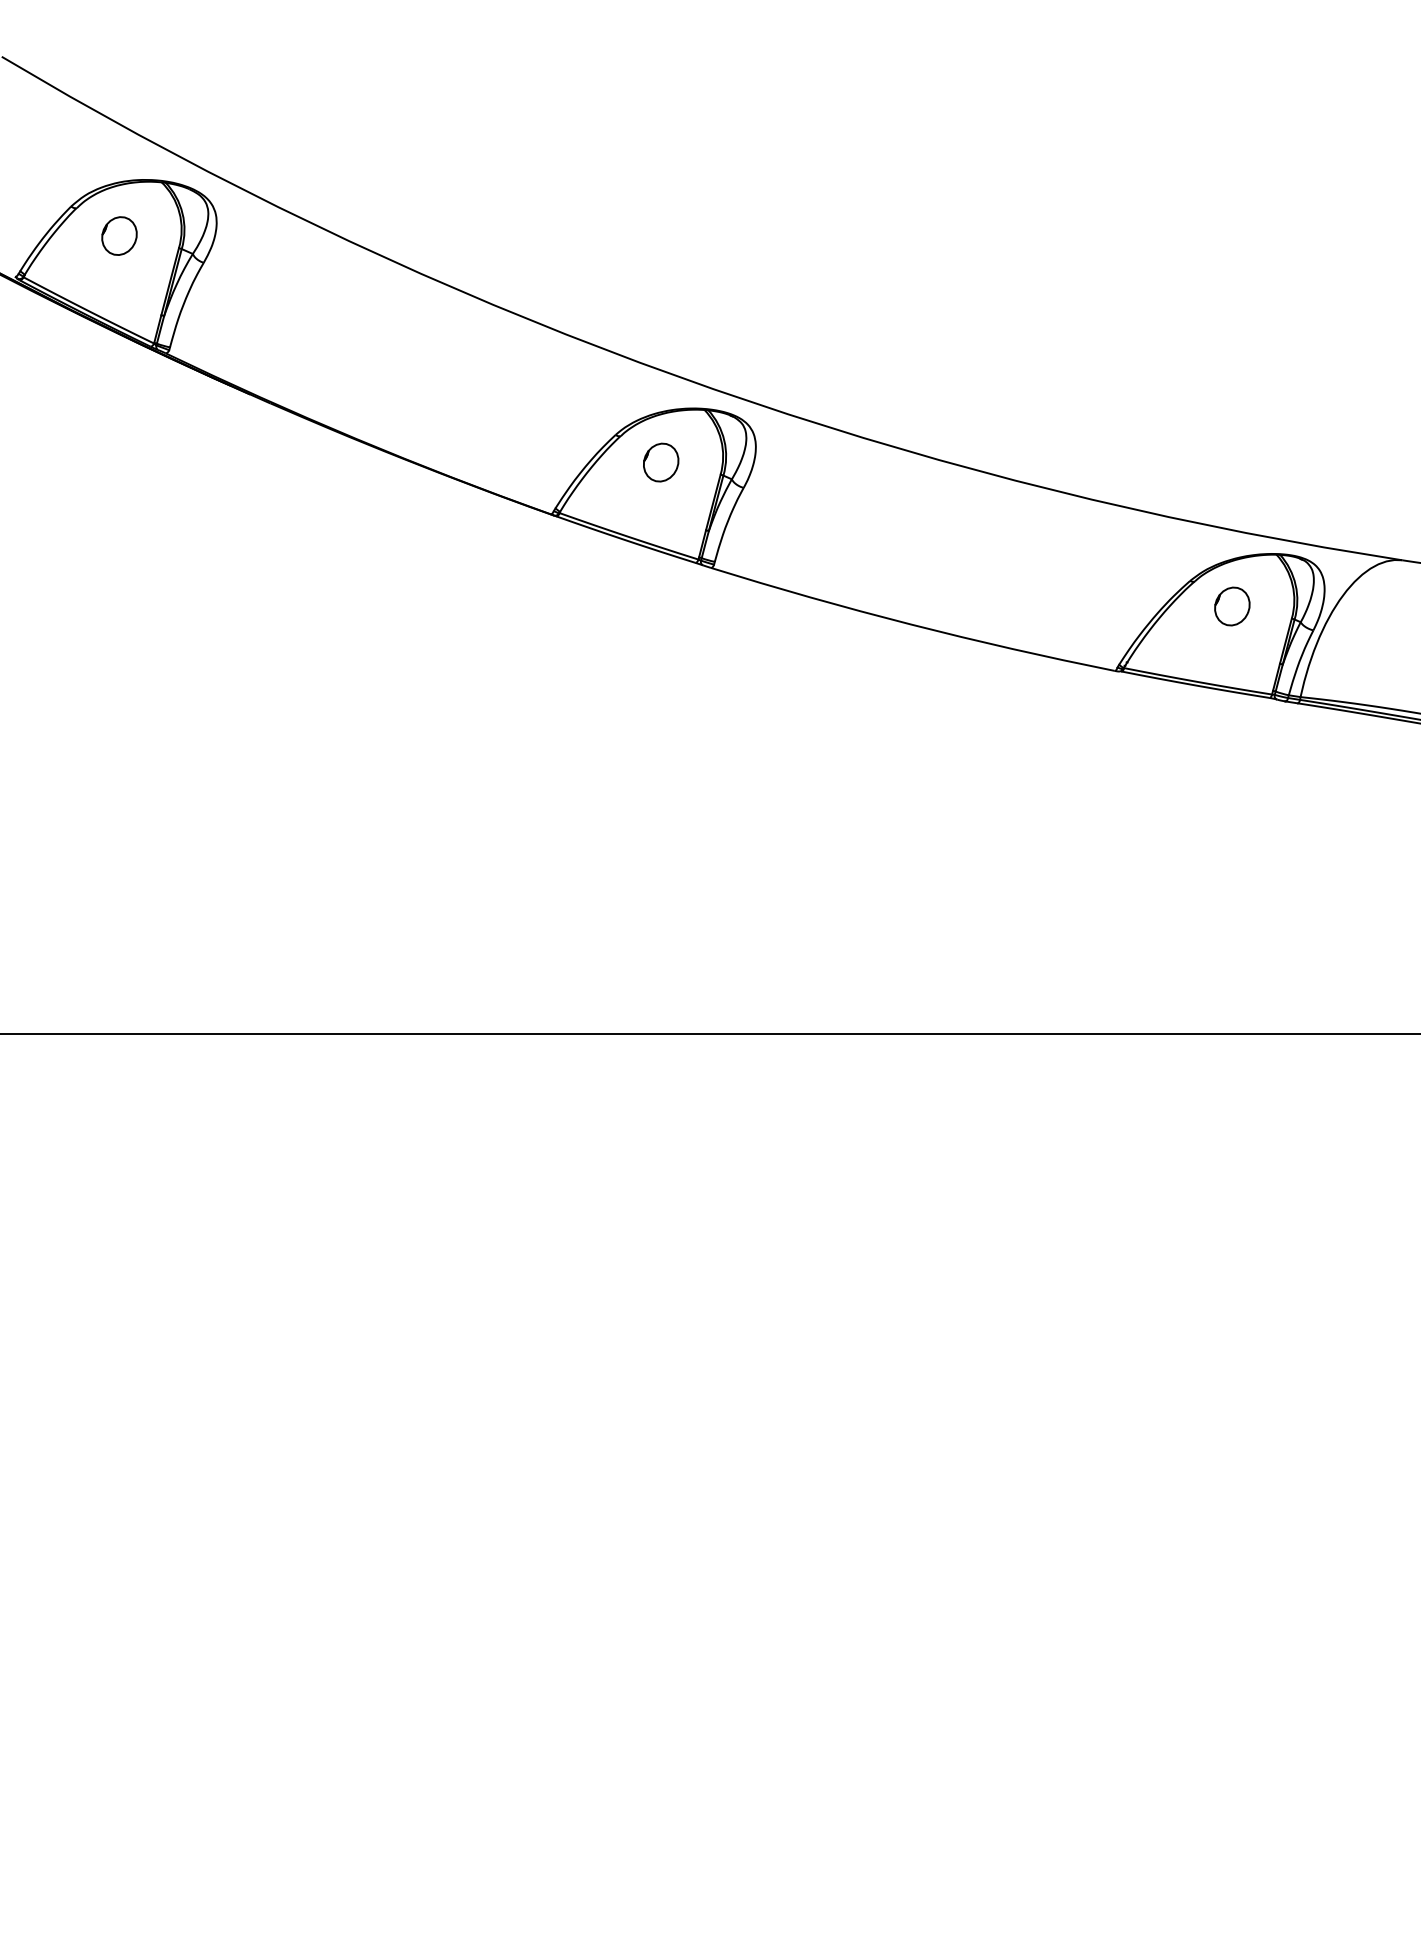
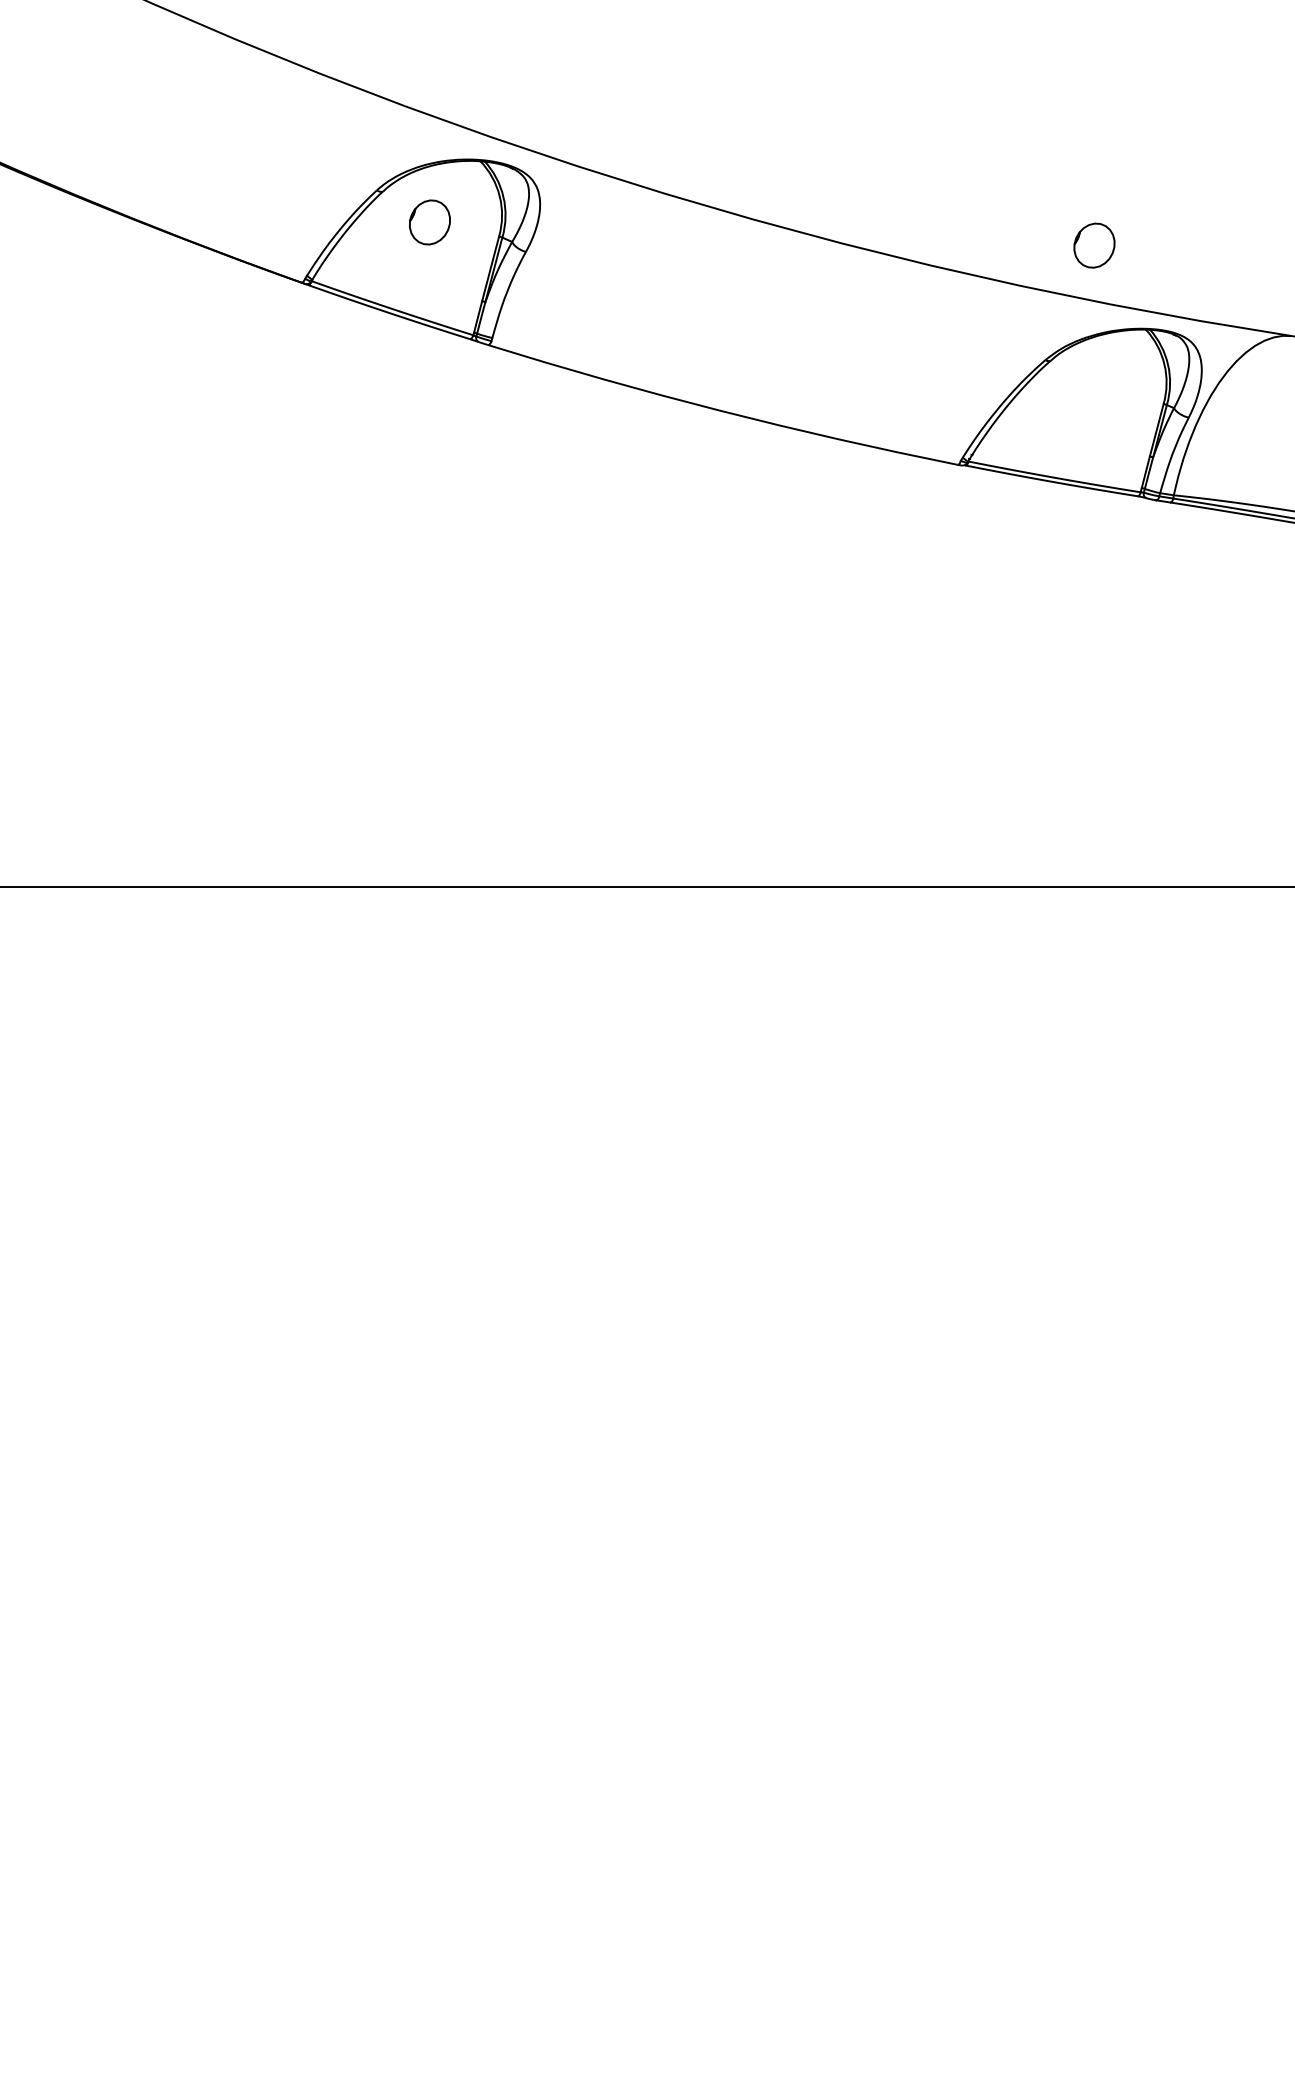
part: (1232, 606) -> (1094, 245), moved

